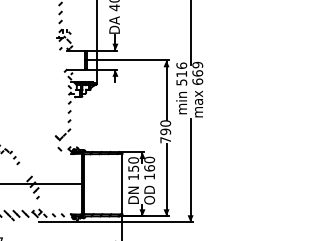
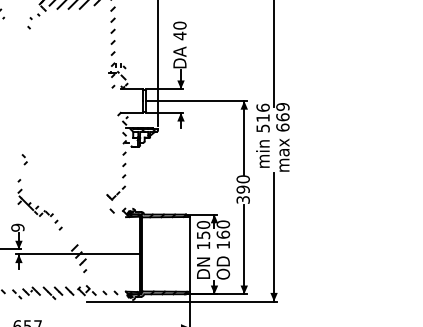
text: (165, 139) -> (242, 199), 790 -> 390

